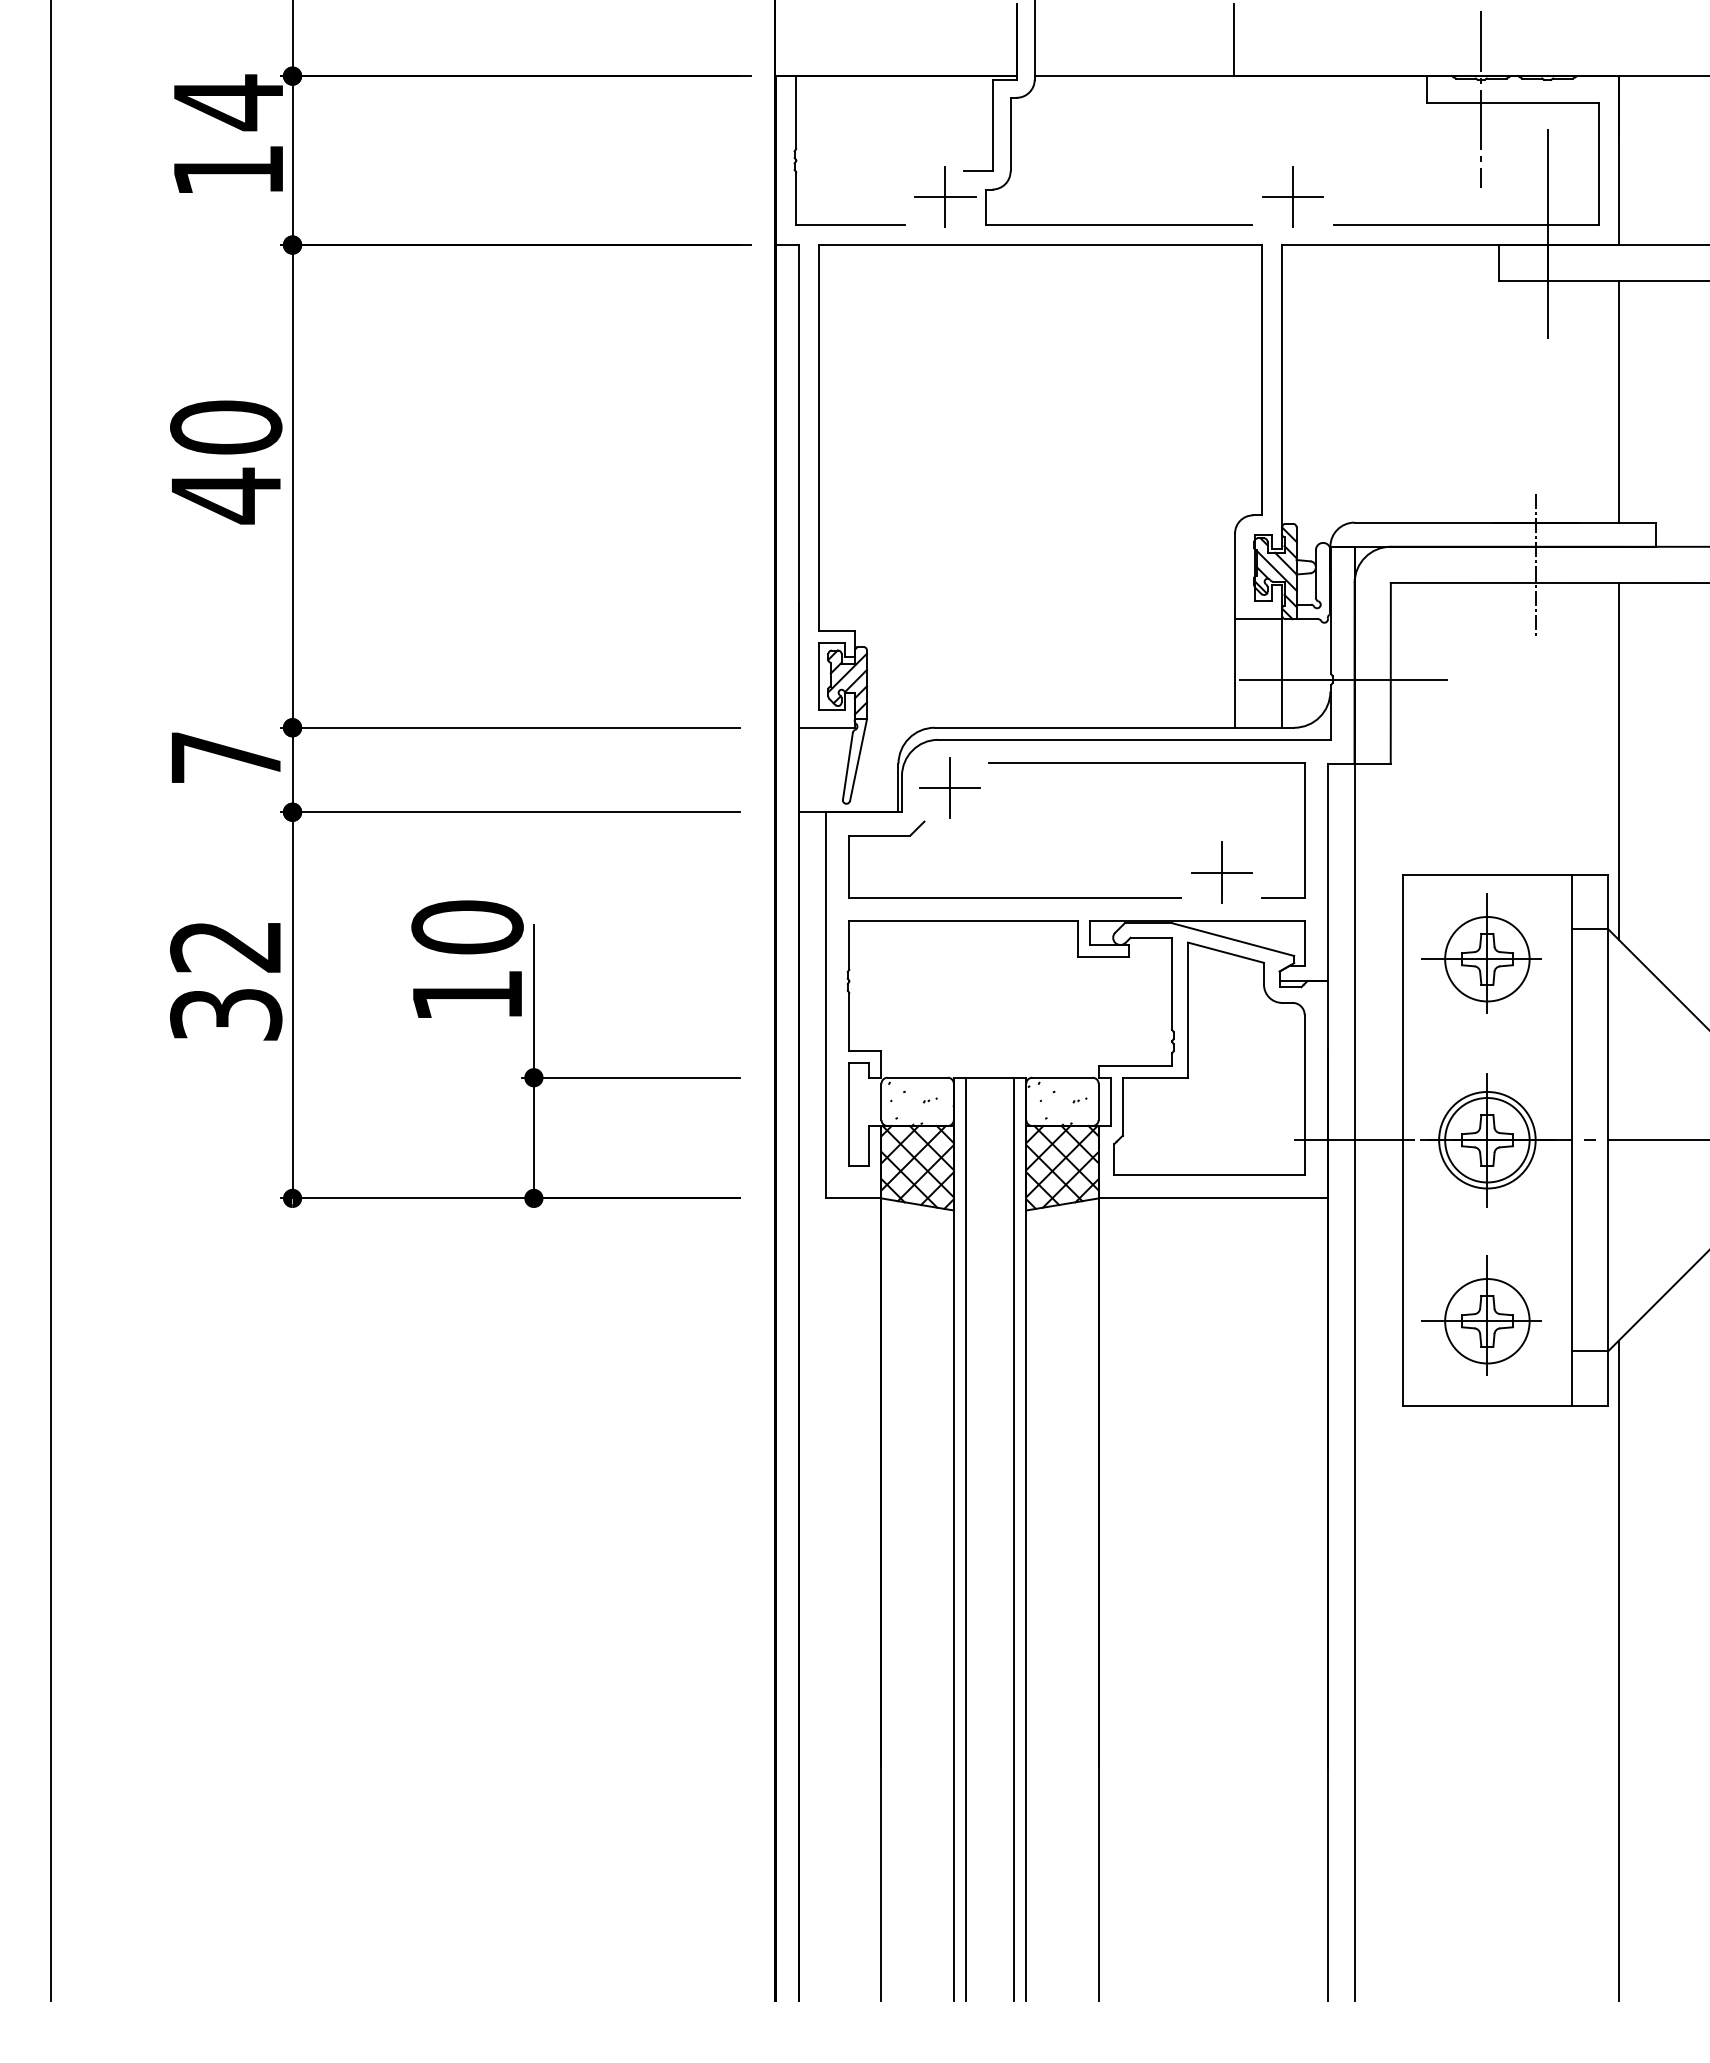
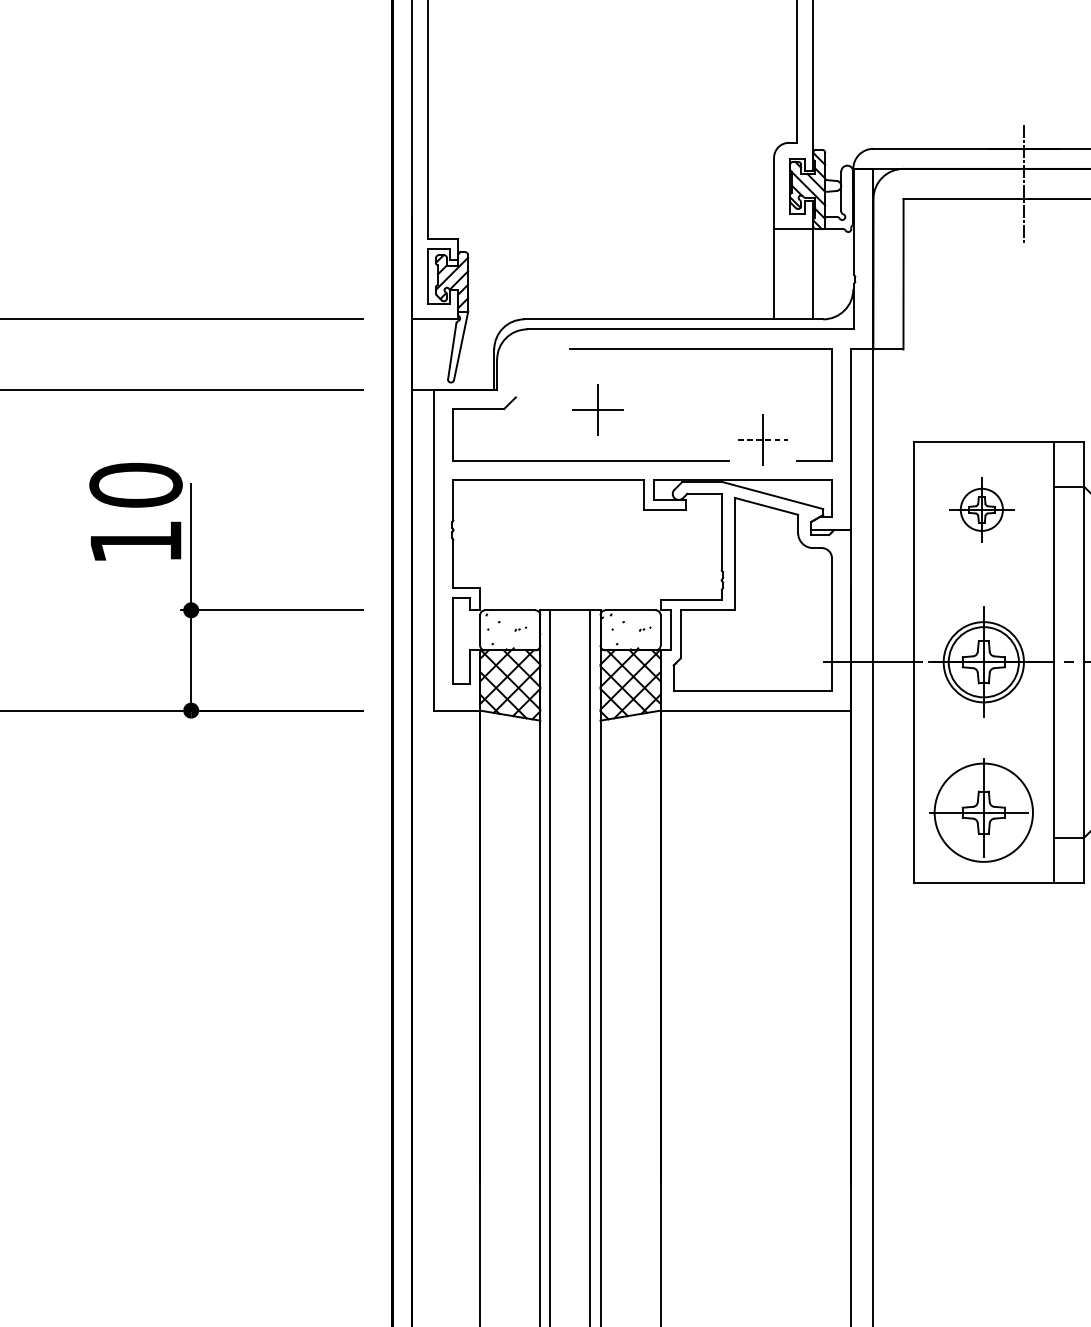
line: (1343, 679) -> (864, 279), removed
part: (949, 787) -> (597, 409), moved
line: (1222, 872) -> (763, 439), solid -> dashed
part: (1481, 953) -> (978, 507), size x0.6
circle: (1487, 1321) -> (983, 812), size x1.4

